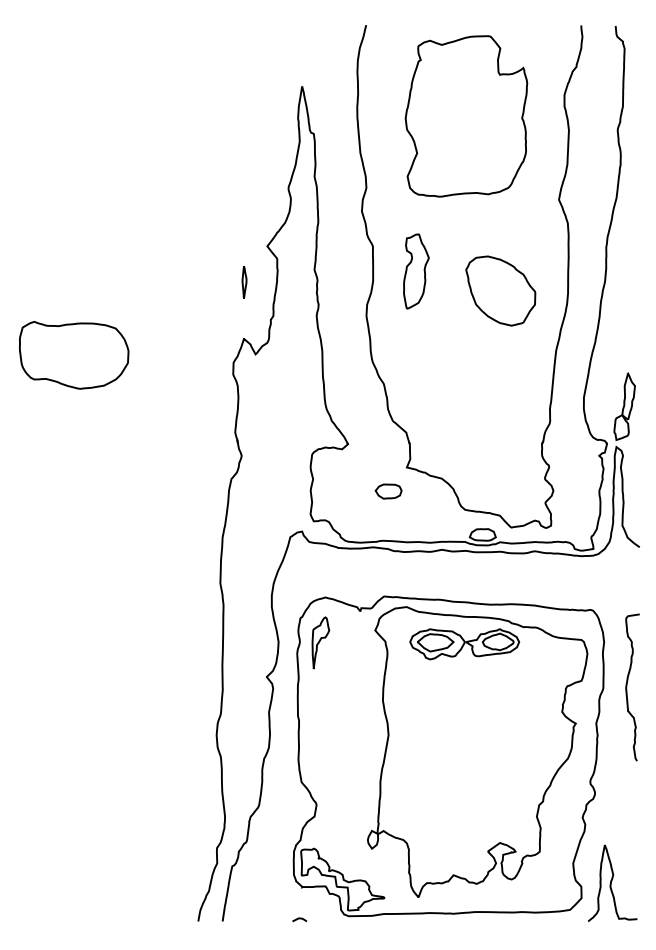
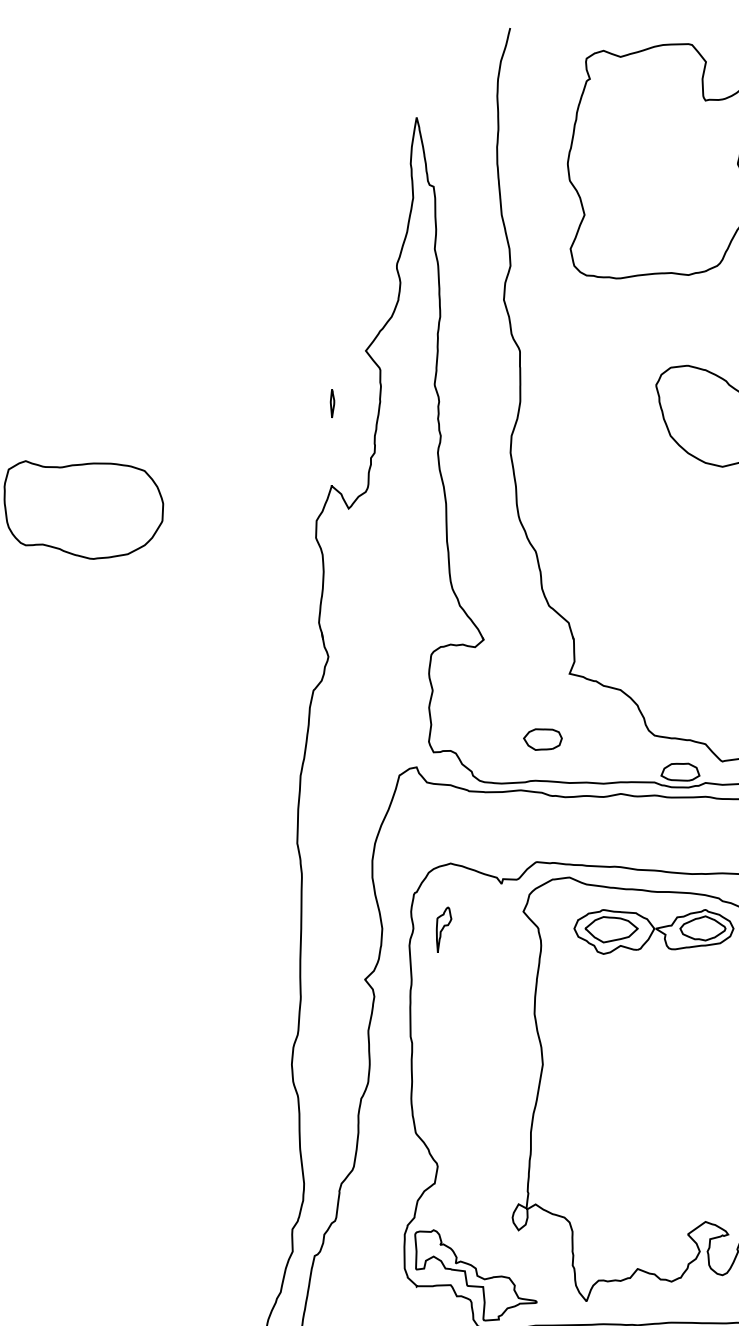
part: (416, 271) -> (583, 387), removed
part: (244, 282) -> (332, 403), size x0.6
part: (388, 491) -> (542, 739), moved
part: (320, 642) -> (443, 929), size x0.6

